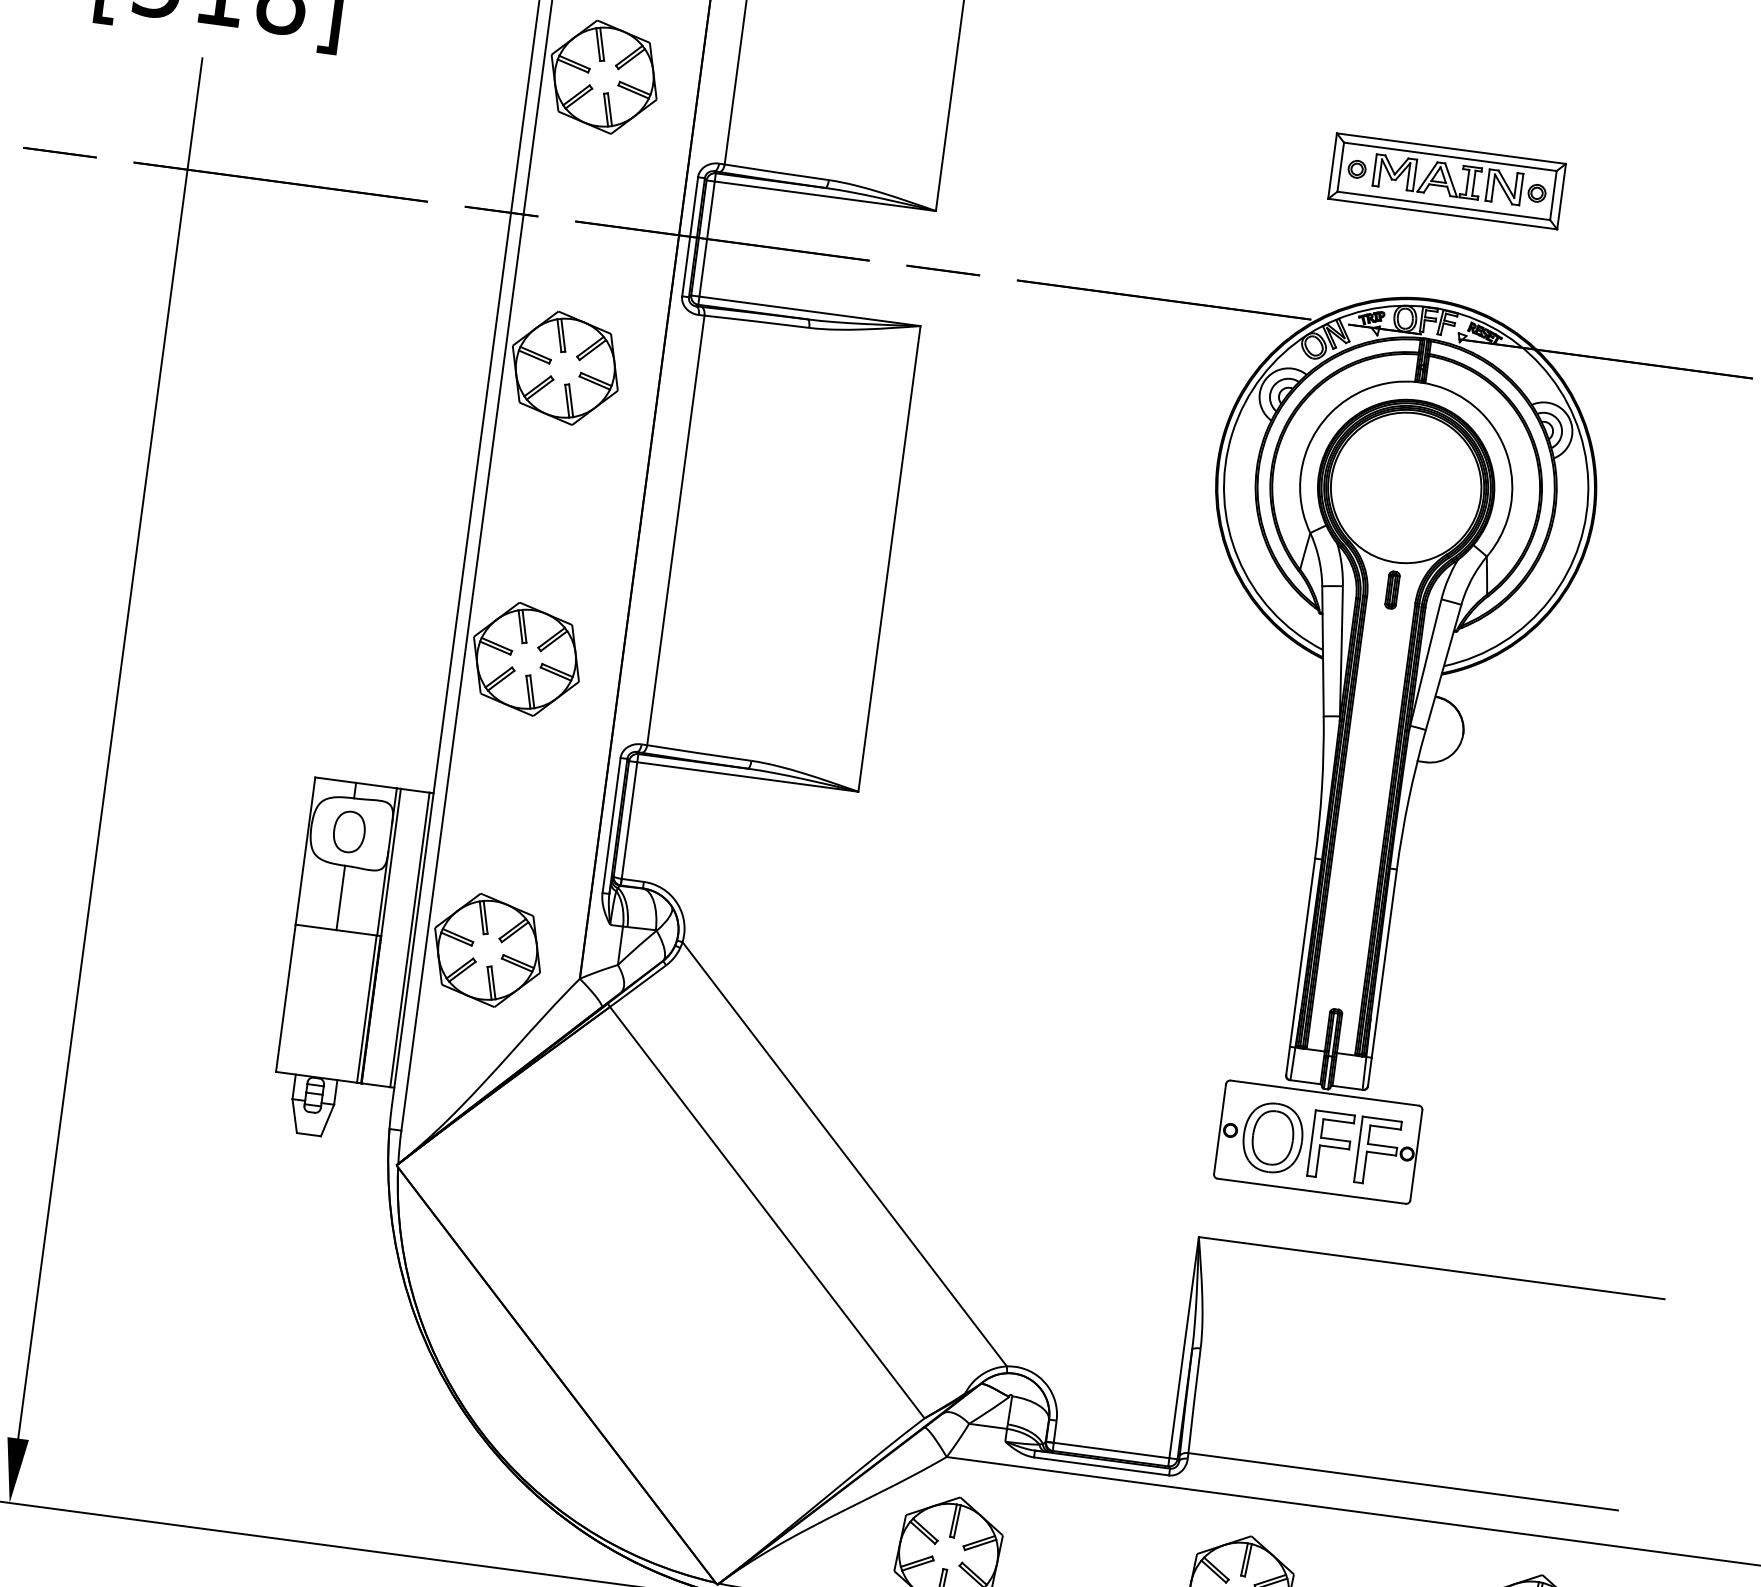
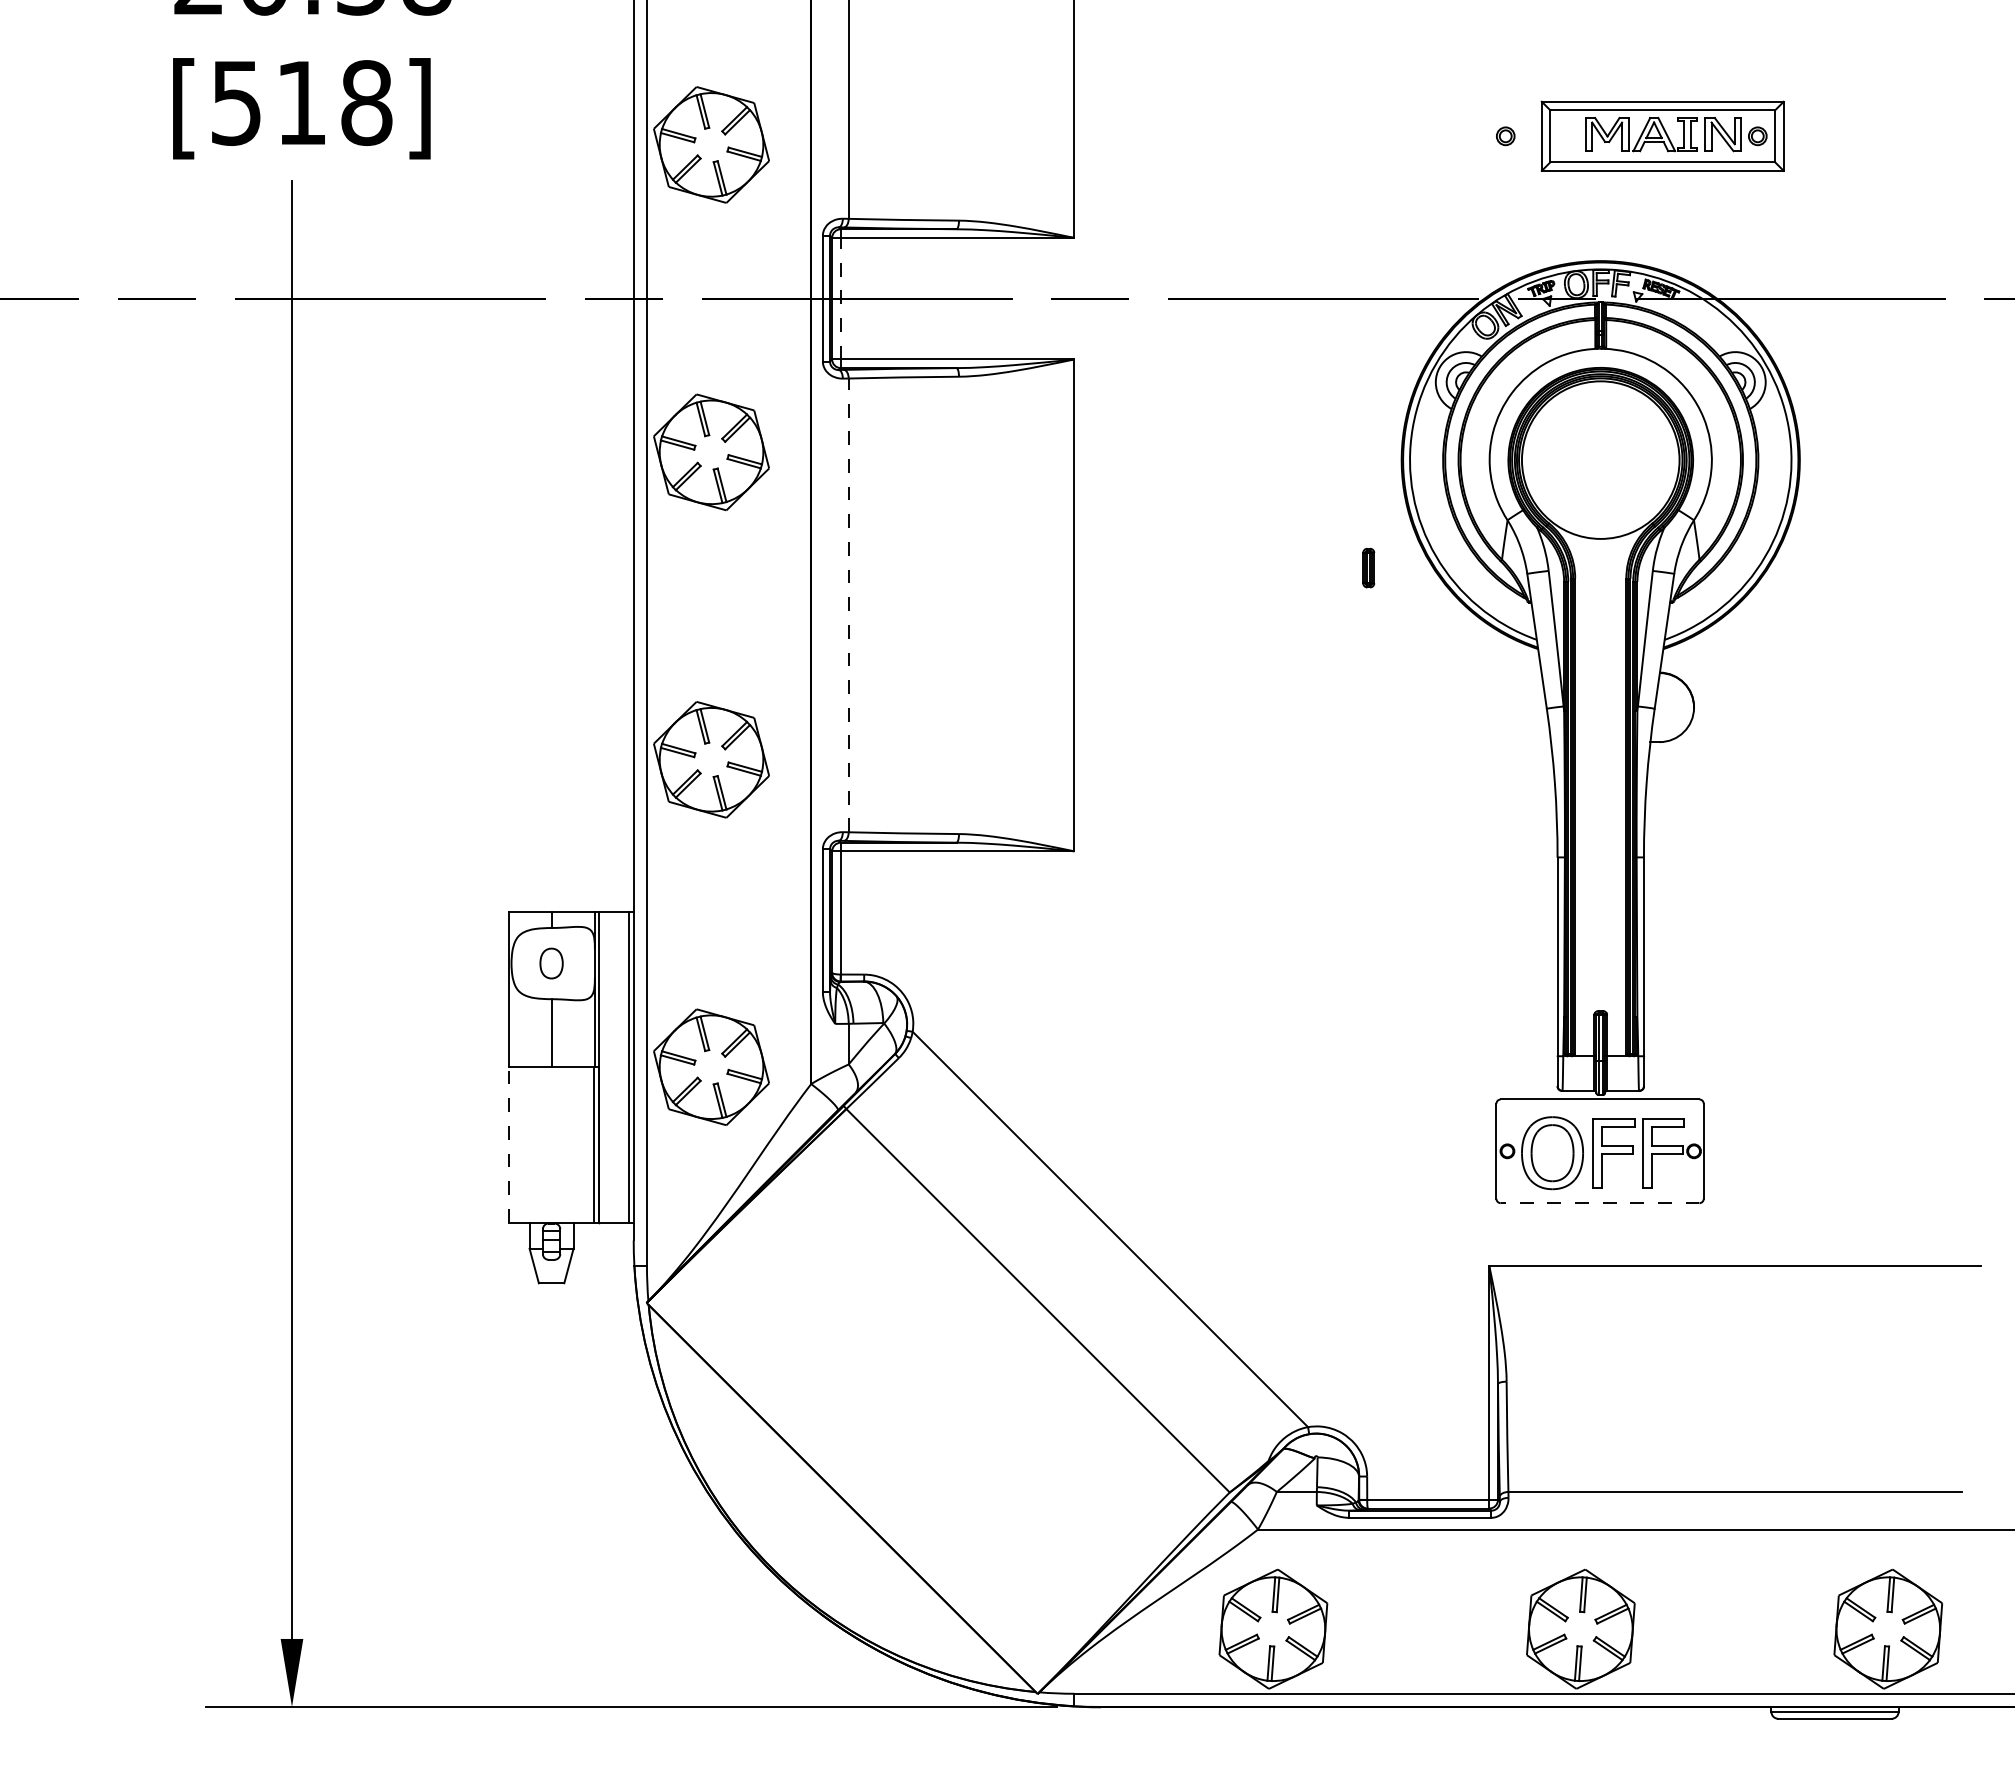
part: (1446, 180) -> (1662, 135), moved
line: (706, 238) -> (840, 298), solid -> dashed
line: (675, 530) -> (848, 605), solid -> dashed
part: (1392, 589) -> (1368, 567), moved
part: (349, 831) -> (551, 963), size x0.7
line: (285, 997) -> (508, 1144), solid -> dashed
line: (1311, 1191) -> (1599, 1203), solid -> dashed

